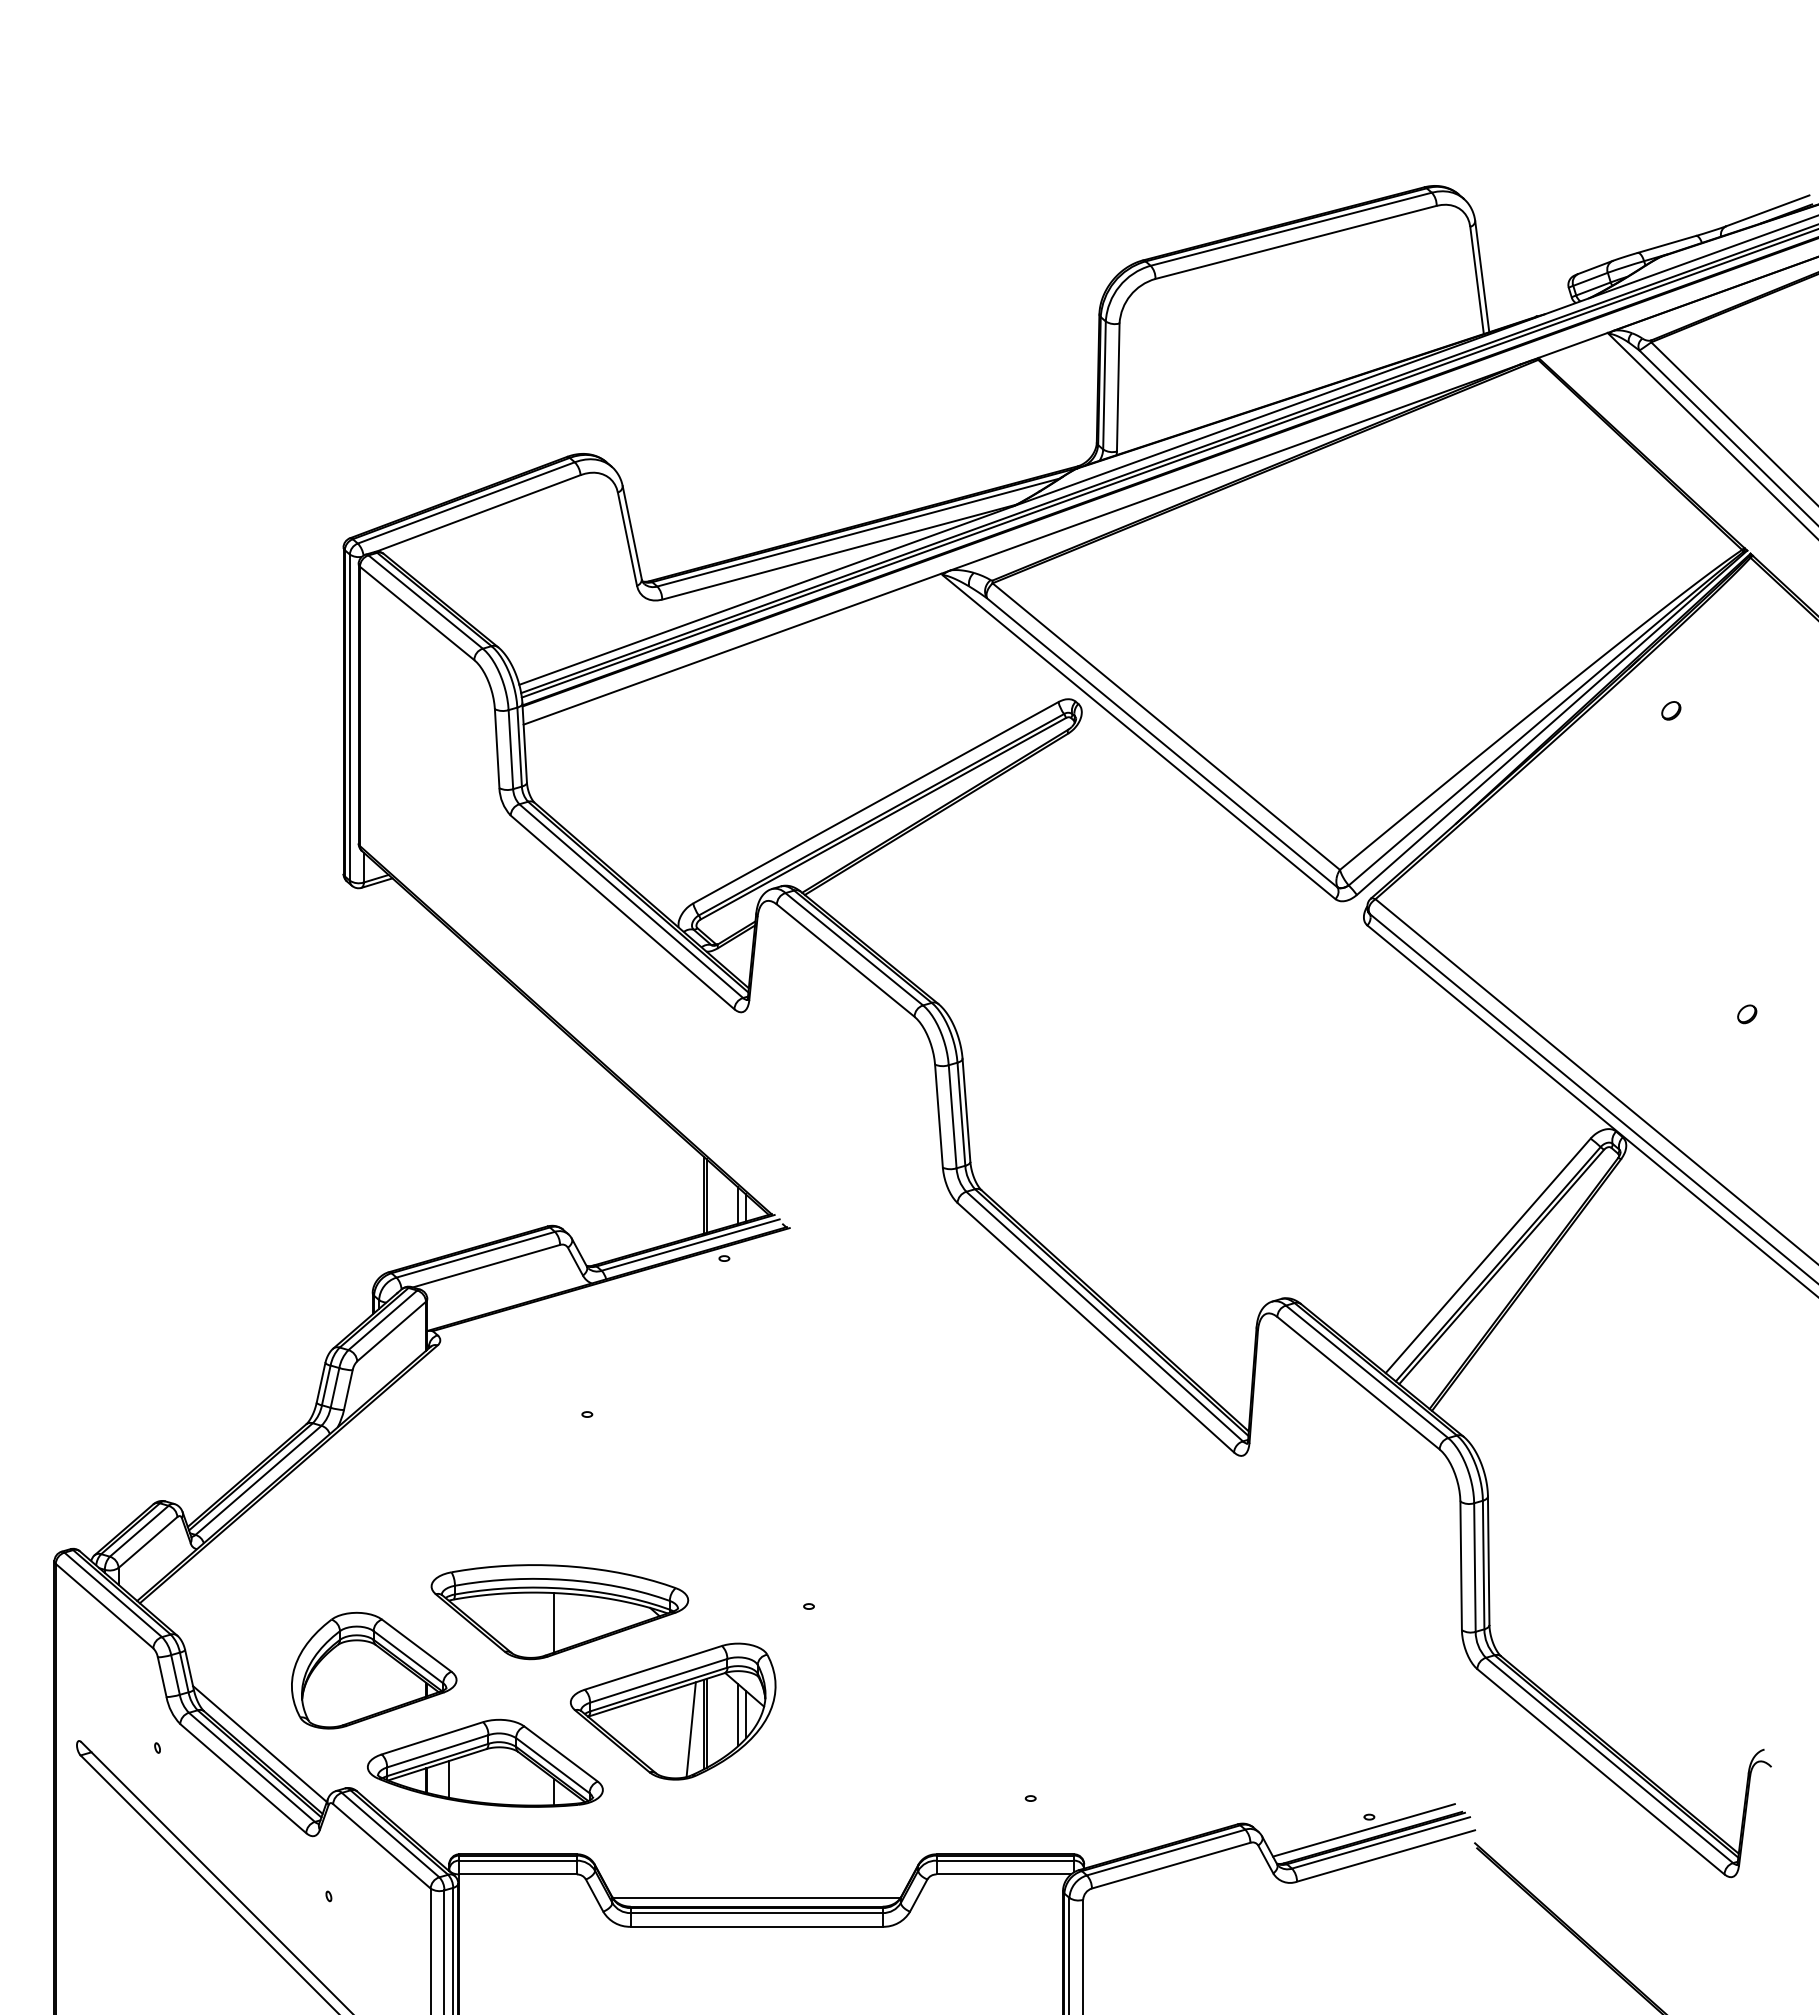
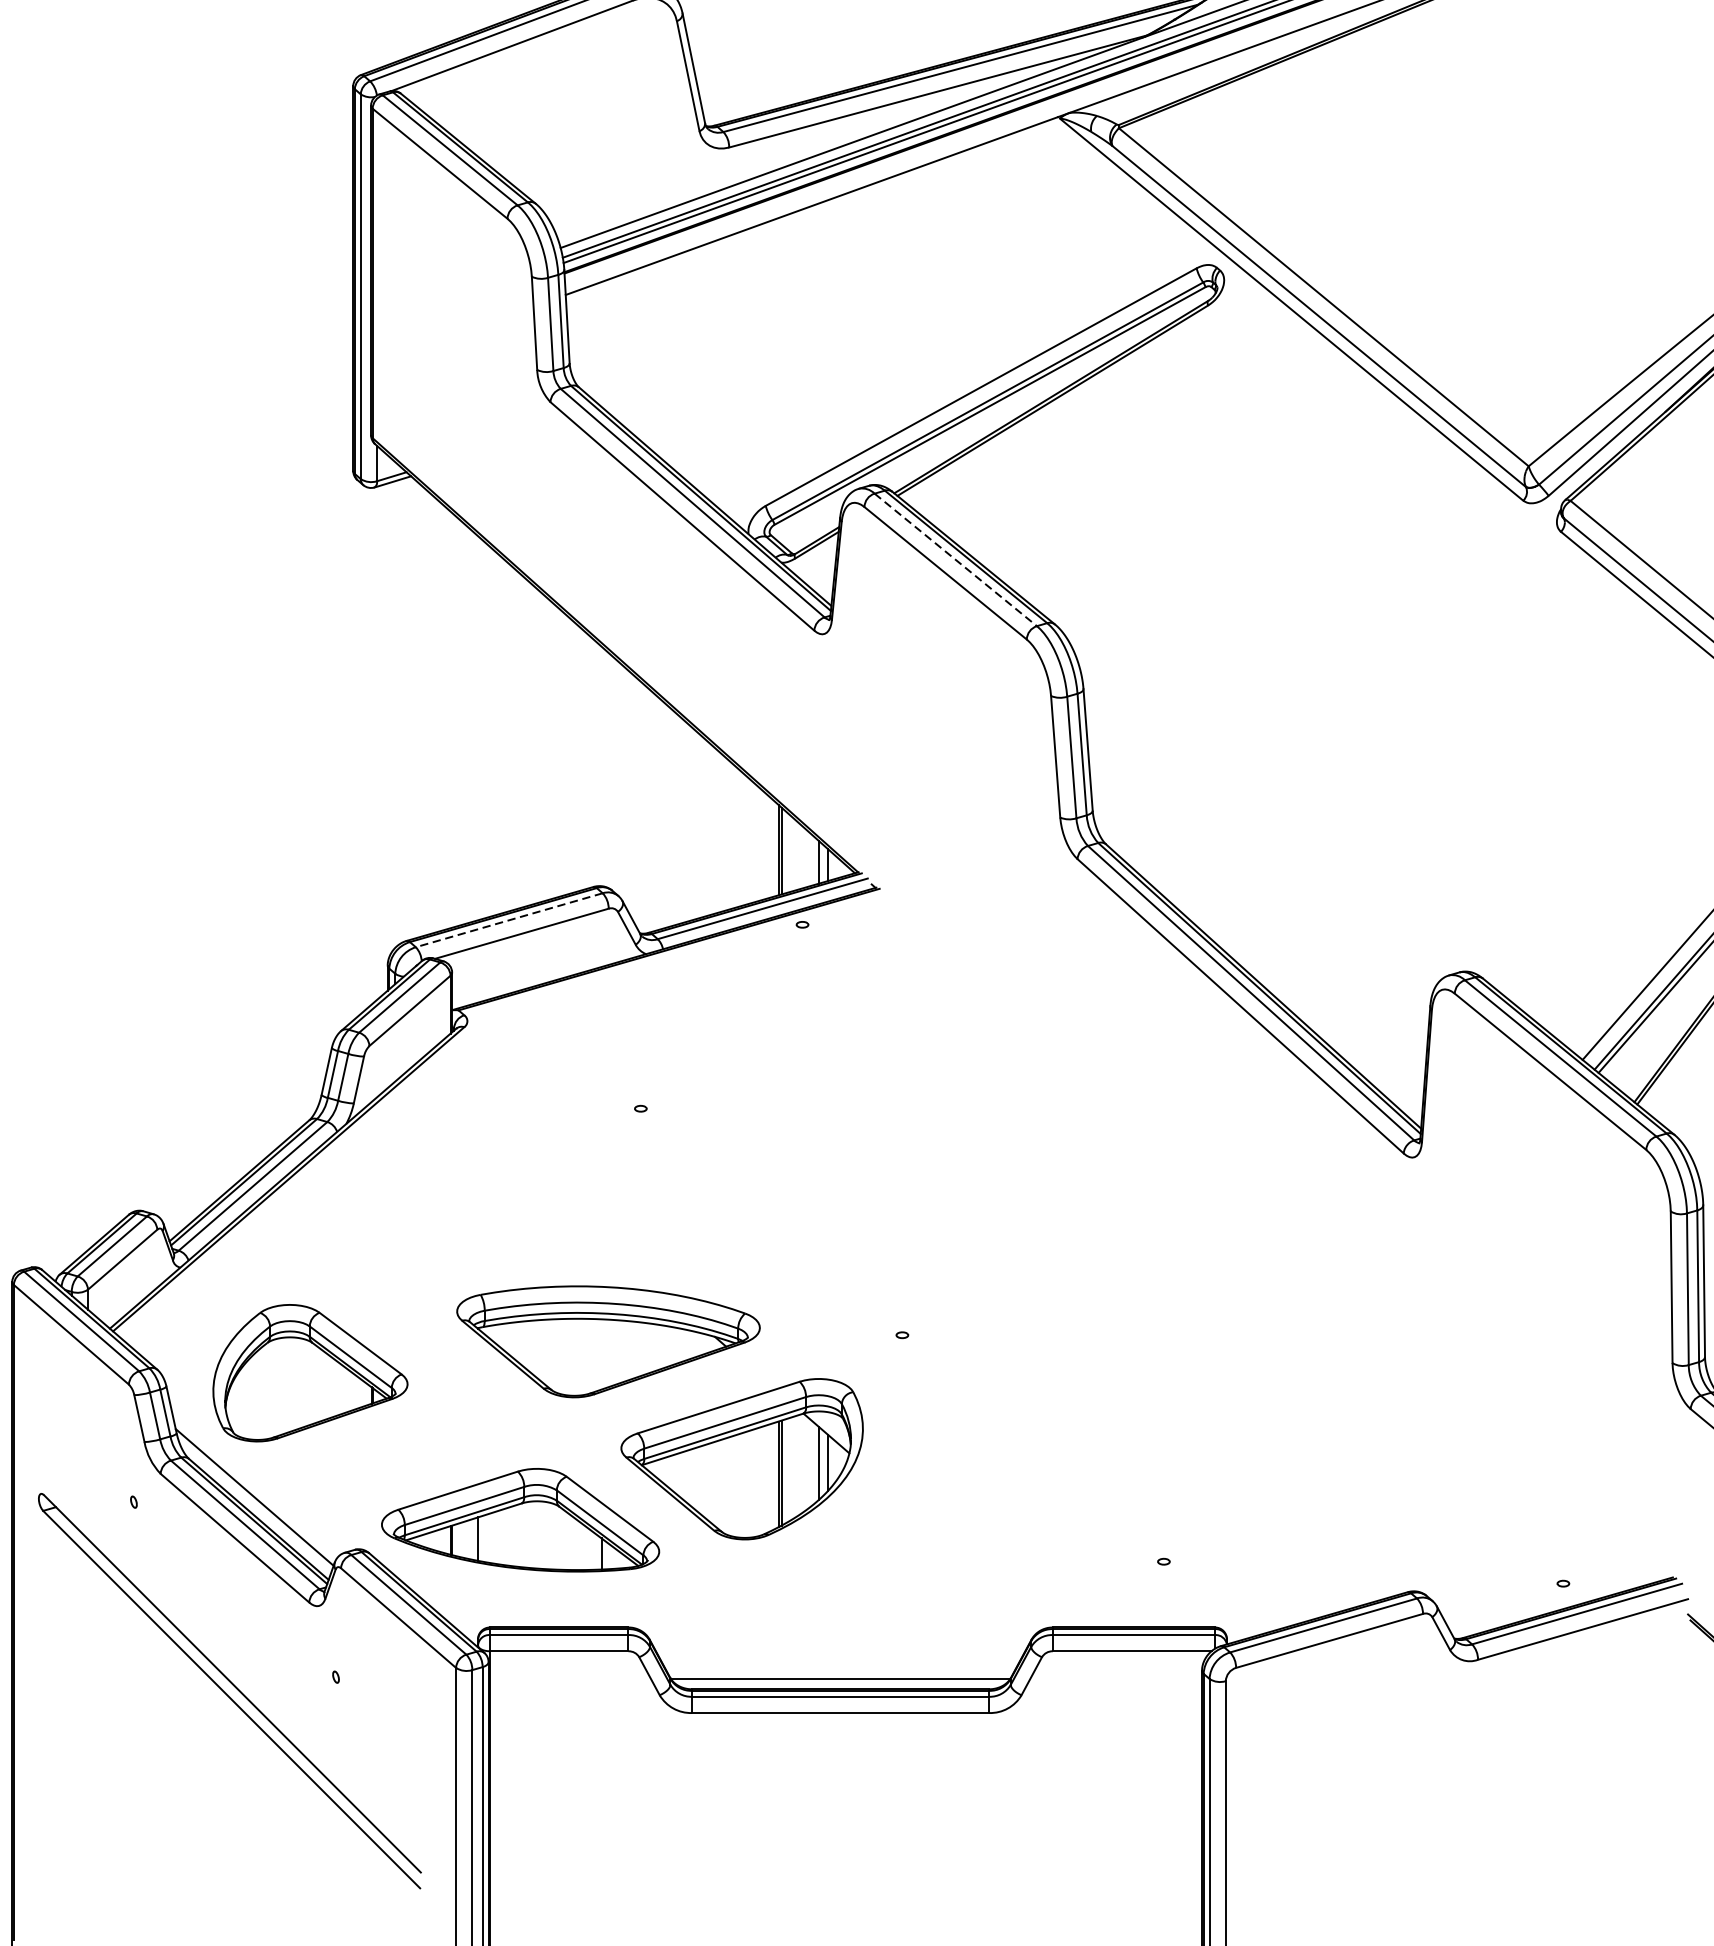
line: (854, 949) -> (956, 560), solid -> dashed
line: (475, 1254) -> (508, 919), solid -> dashed
line: (554, 1622) -> (602, 1354), removed
part: (374, 1670) -> (310, 1372), moved
line: (690, 1729) -> (762, 1480), removed
line: (1363, 1830) -> (1556, 1599), removed

